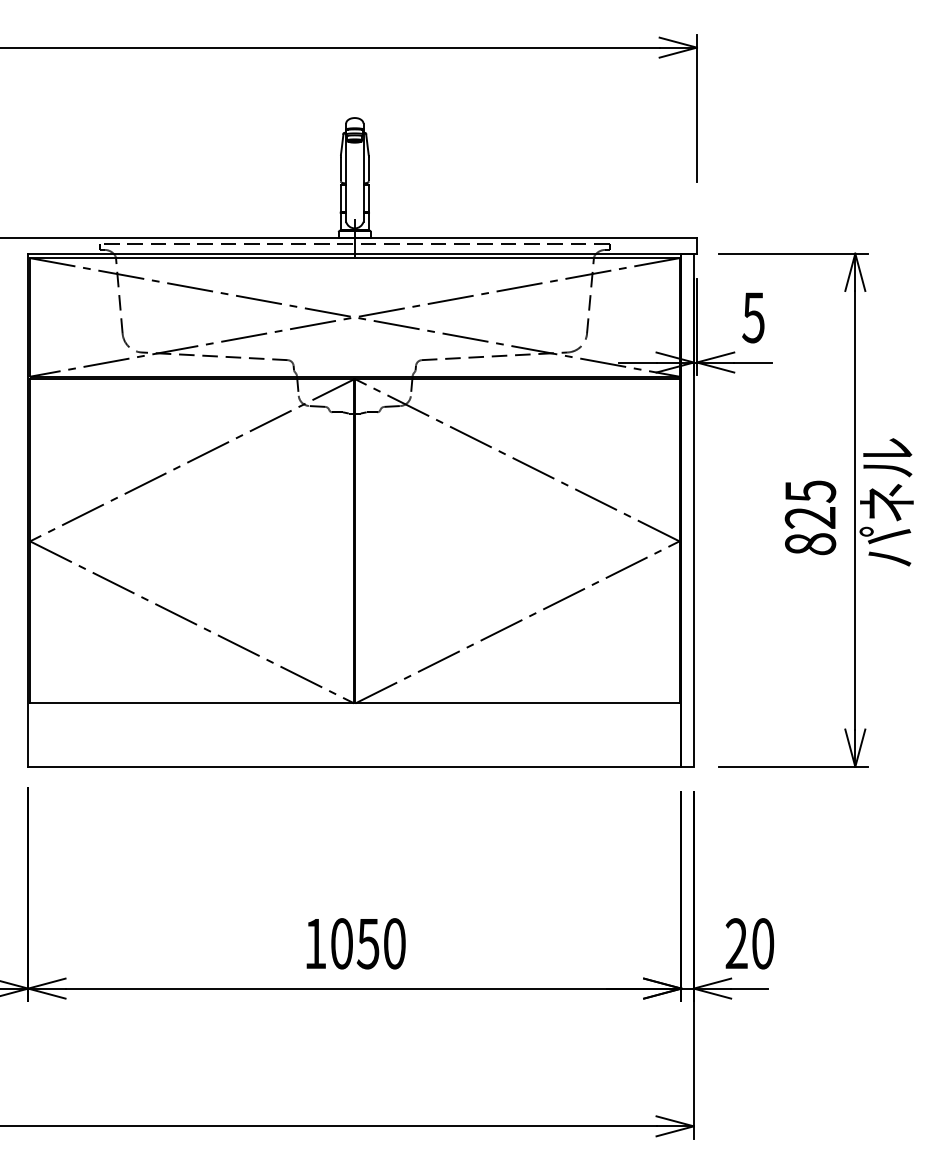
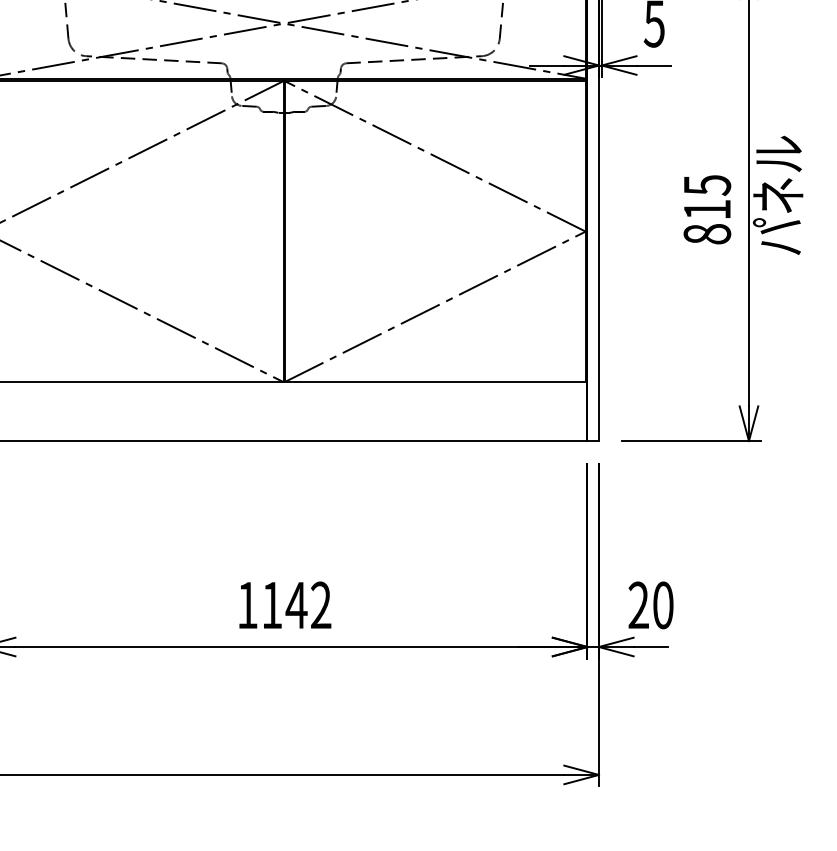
text: (809, 517) -> (706, 209), 825 -> 815
text: (368, 943) -> (296, 605), 1050 -> 1142

